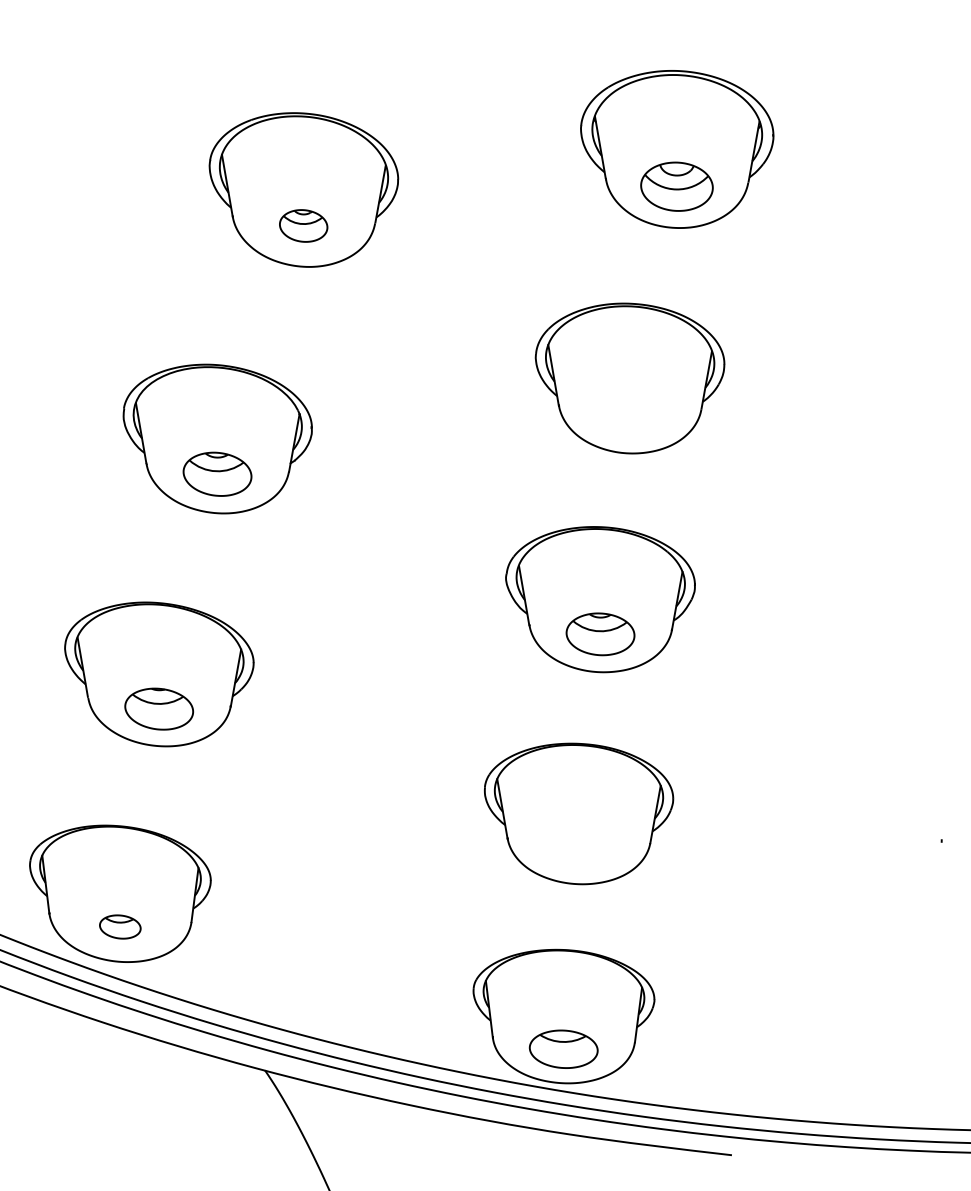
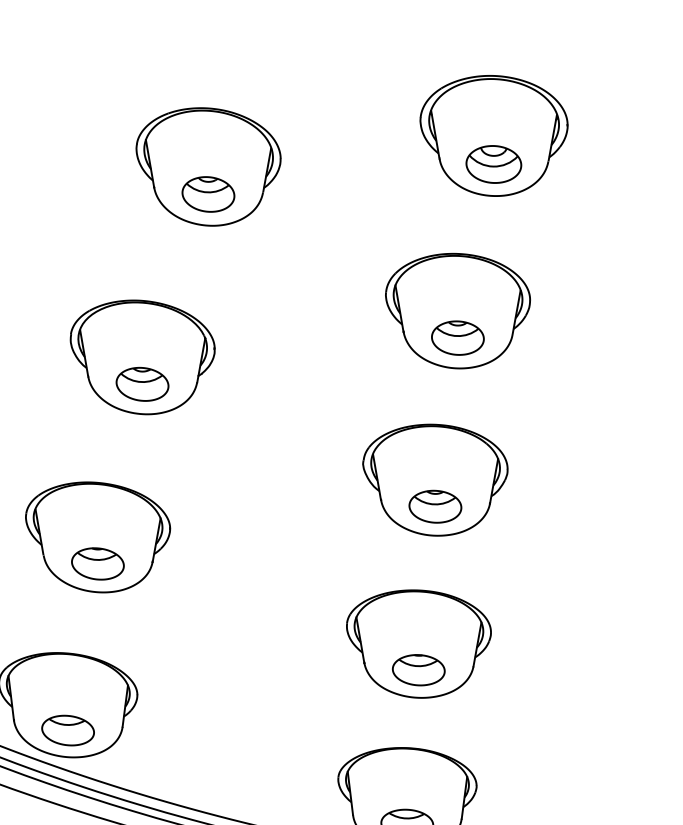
part: (303, 225) -> (208, 194), size x1.43
part: (629, 413) -> (457, 337), added
part: (578, 847) -> (418, 669), added
part: (120, 926) -> (68, 730), size x1.67

